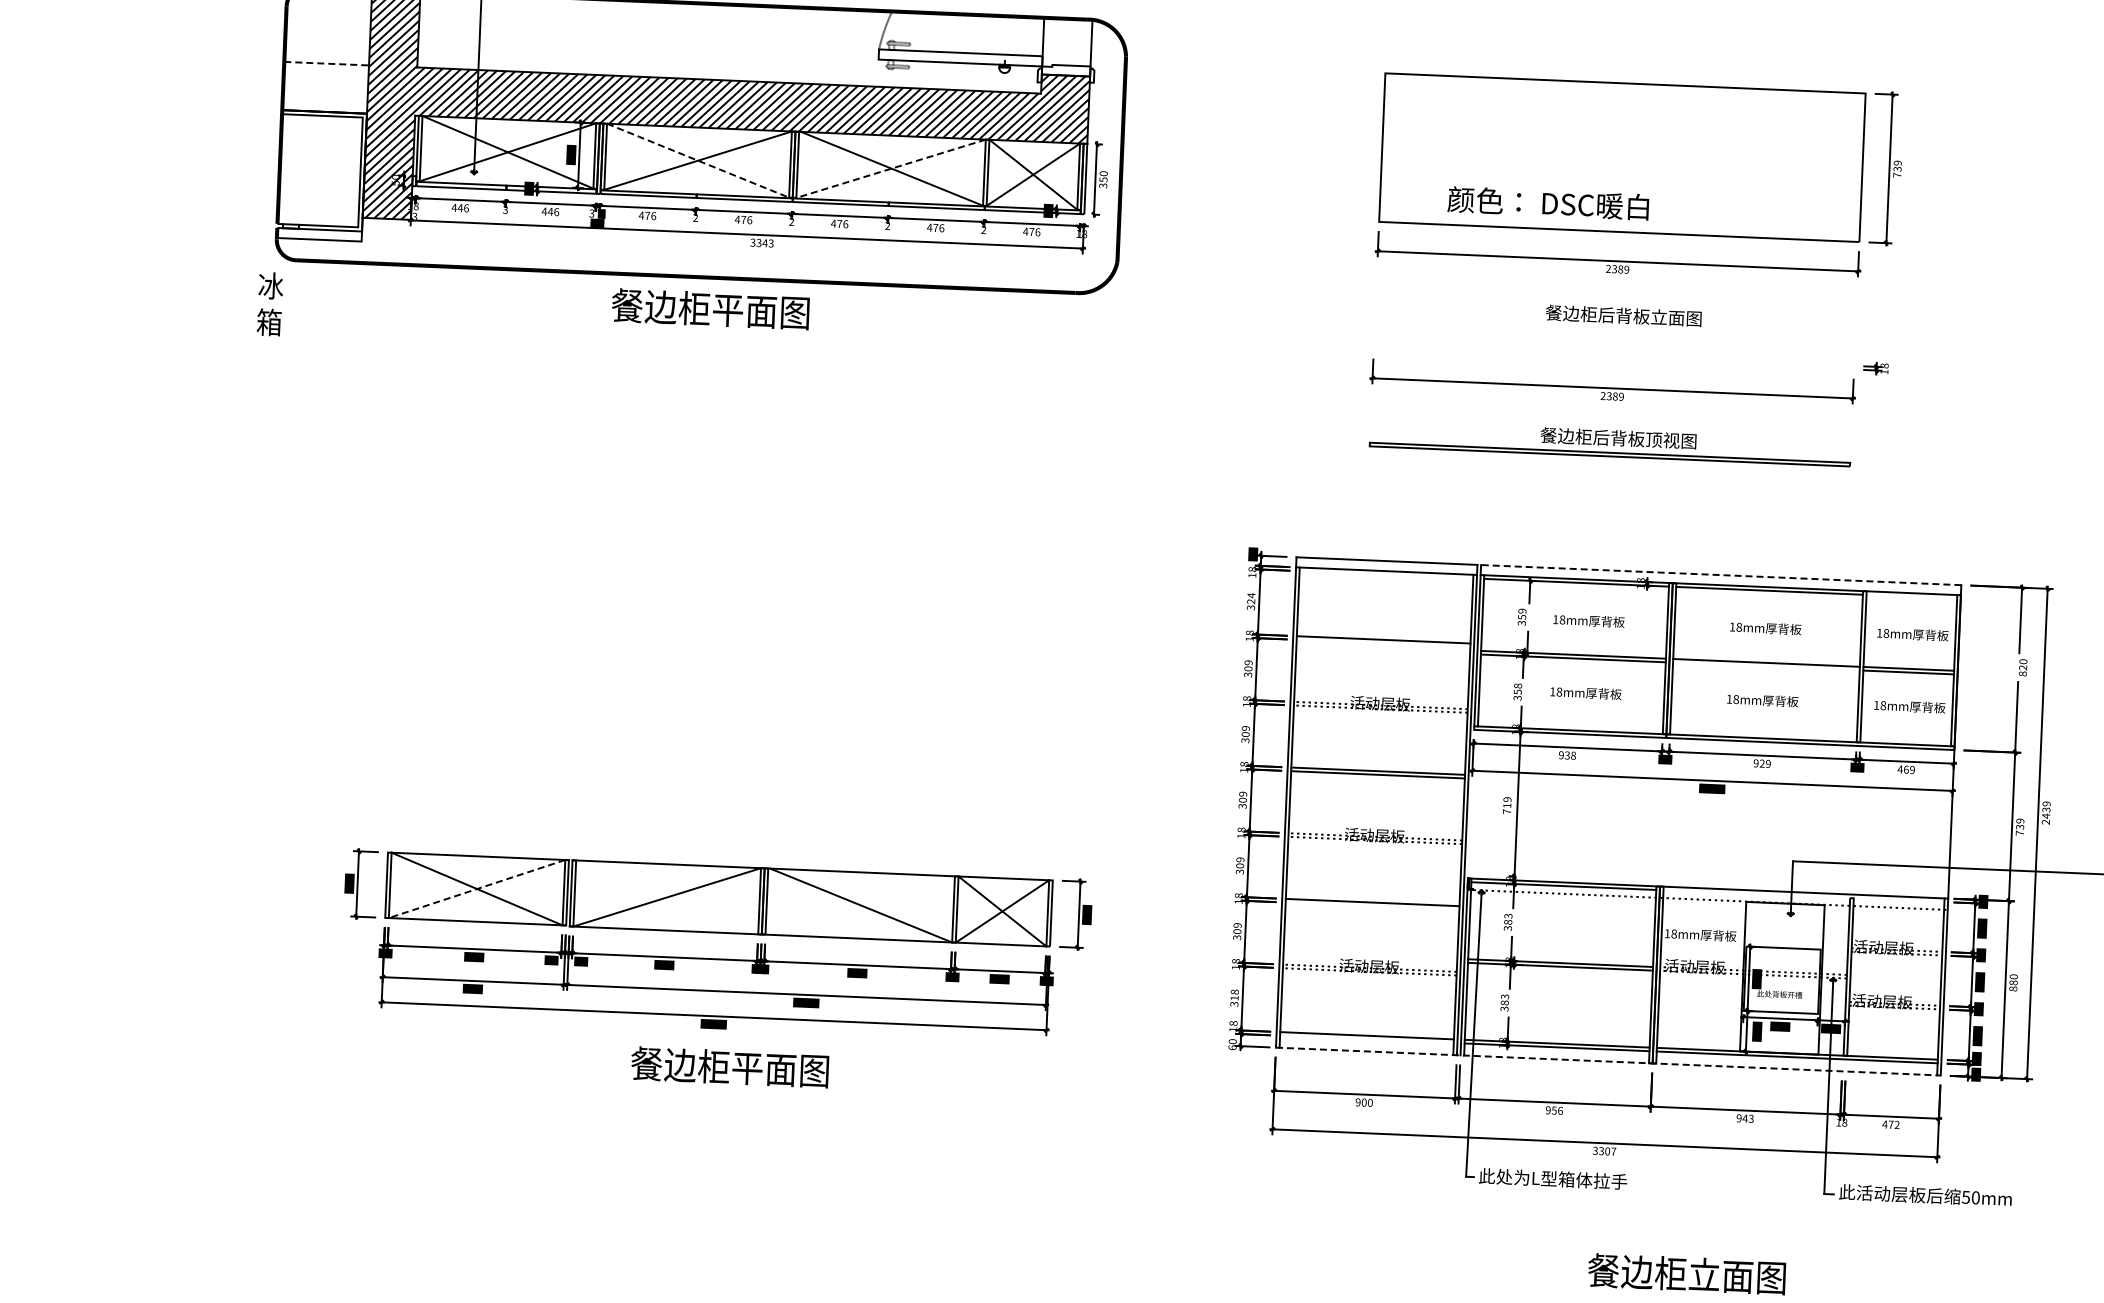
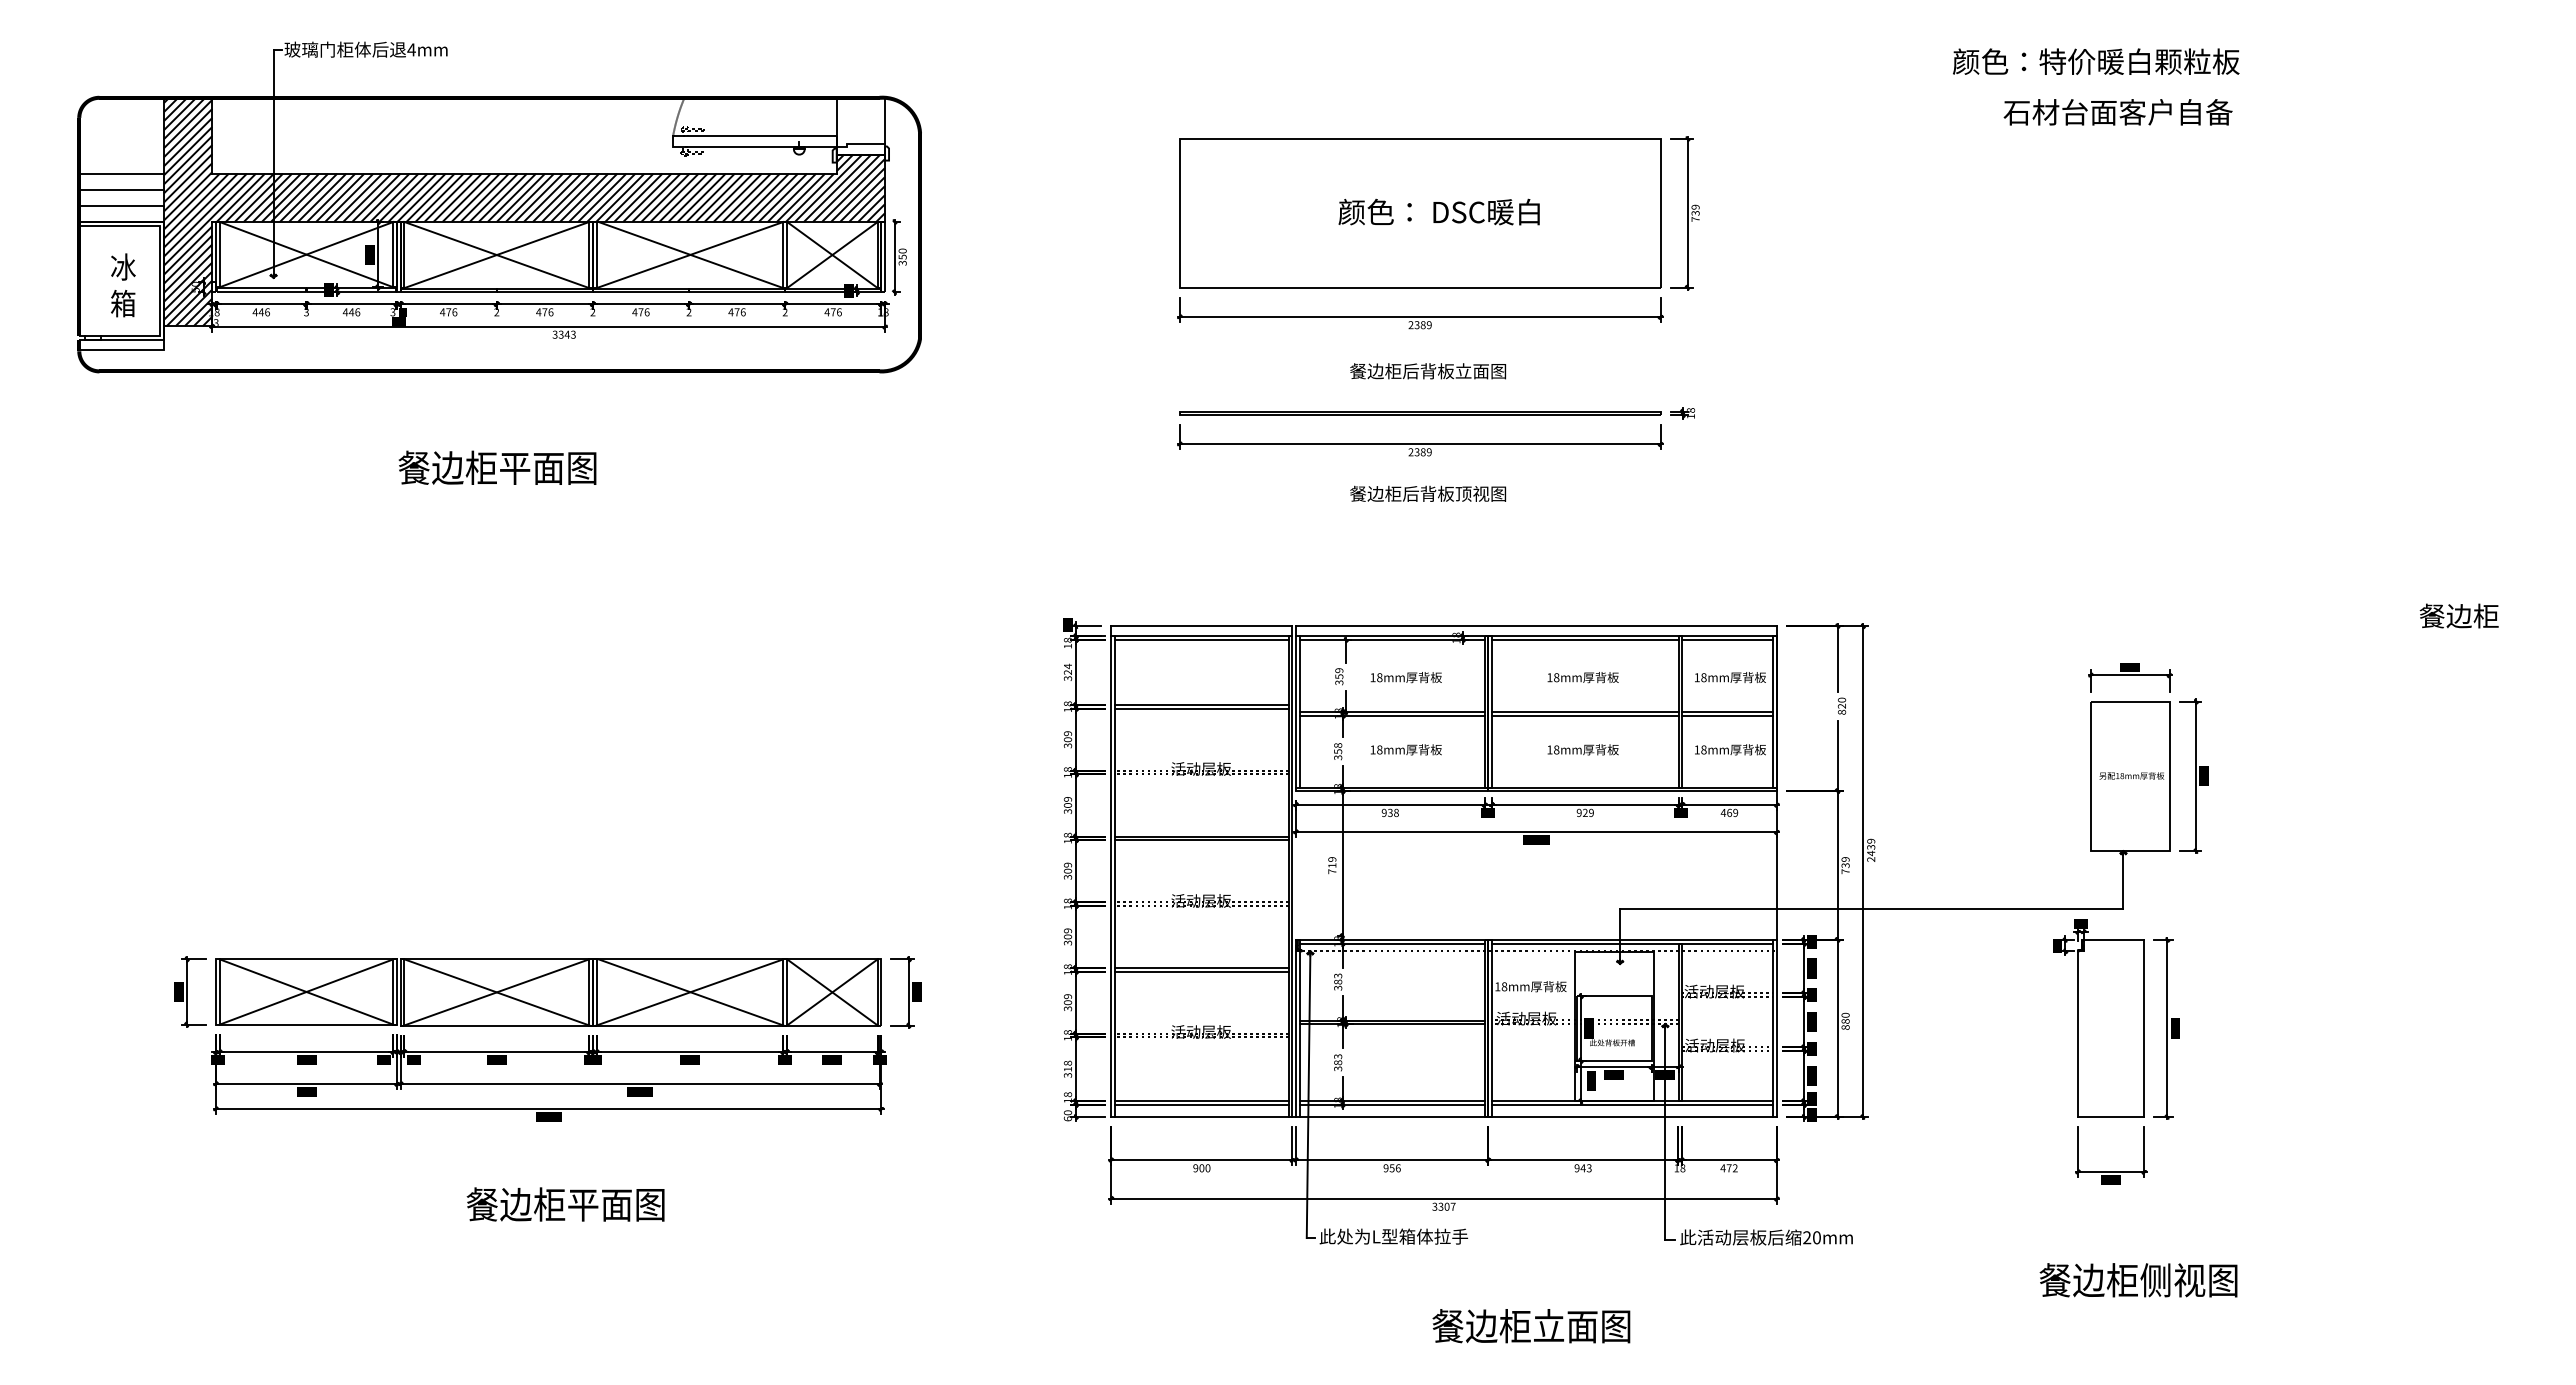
line: (327, 63) -> (122, 173), dashed -> solid
line: (325, 79) -> (121, 189), added
line: (325, 95) -> (121, 205), added
line: (698, 161) -> (497, 255), dashed -> solid
line: (890, 169) -> (689, 255), dashed -> solid
text: (1547, 202) -> (1438, 211), moved
text: (270, 304) -> (123, 285), moved
text: (710, 308) -> (497, 467), moved
line: (1610, 453) -> (1420, 412), moved
line: (1386, 574) -> (1201, 639), added
line: (1720, 575) -> (1535, 626), dashed -> solid
line: (1911, 596) -> (1727, 639), added
line: (1383, 643) -> (1201, 708), added
line: (1765, 666) -> (1584, 715), added
line: (477, 889) -> (306, 992), dashed -> solid
line: (1803, 896) -> (1632, 943), added
line: (666, 897) -> (496, 992), added
line: (859, 905) -> (689, 992), added
line: (1372, 906) -> (1201, 971), added
line: (1366, 1038) -> (1201, 1104), added
line: (1608, 1062) -> (1444, 1117), dashed -> solid
text: (729, 1067) -> (565, 1204), moved
text: (1966, 1197) -> (1807, 1237), 50mm -> 20mm

